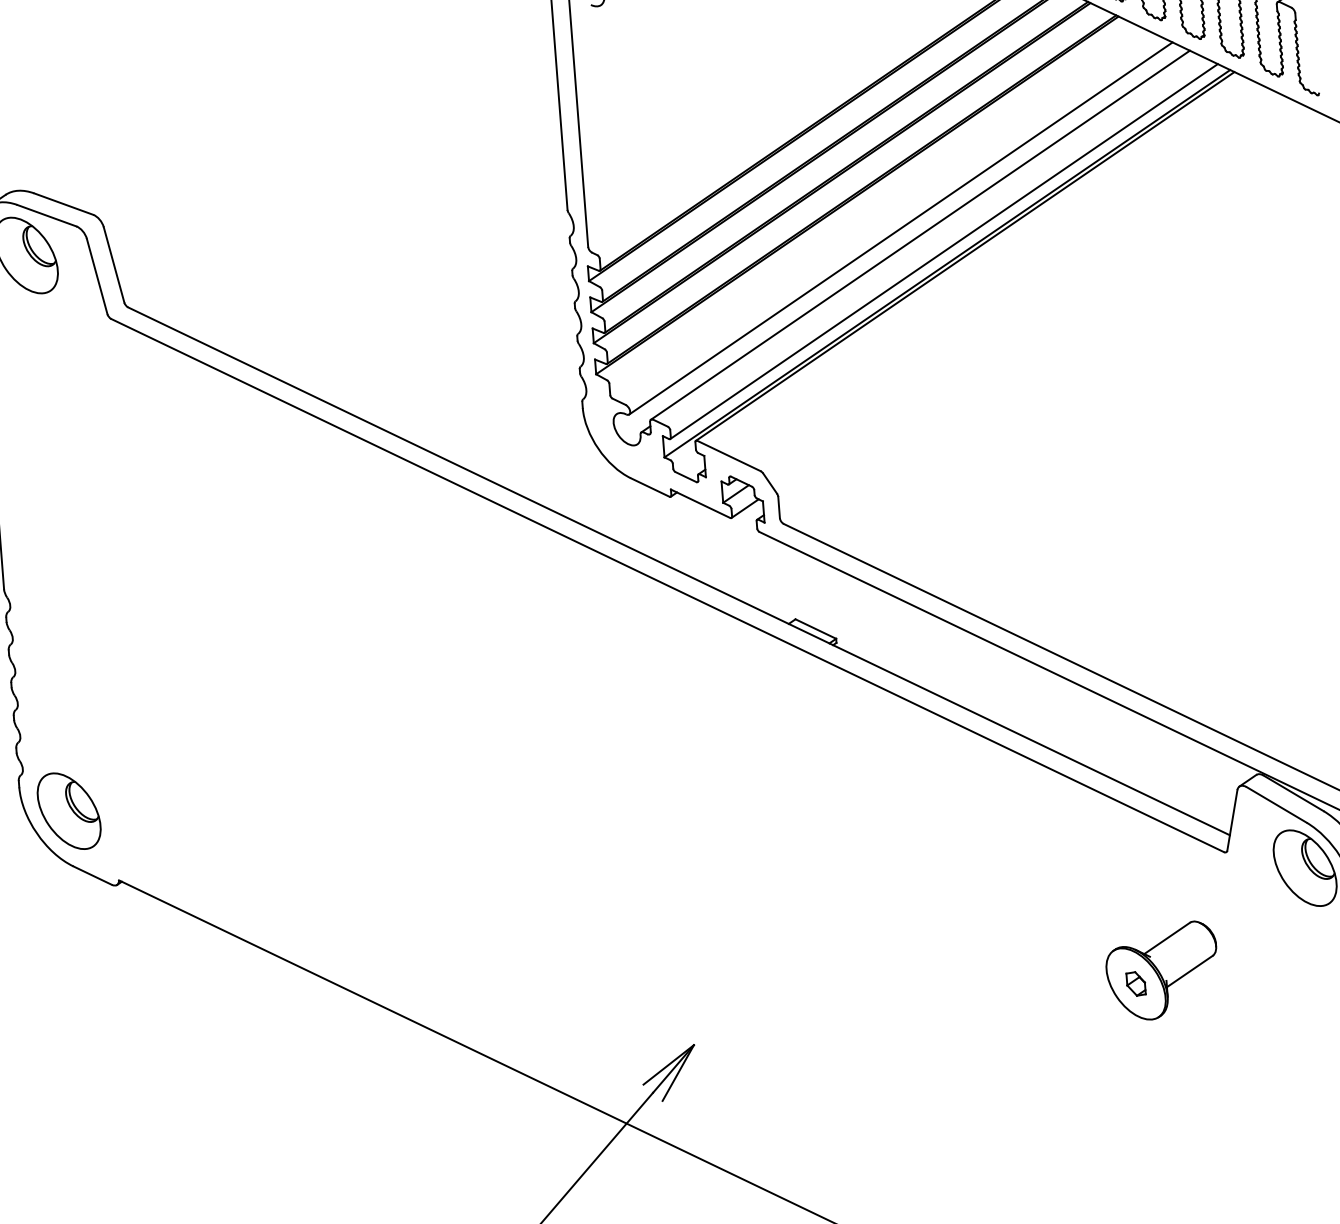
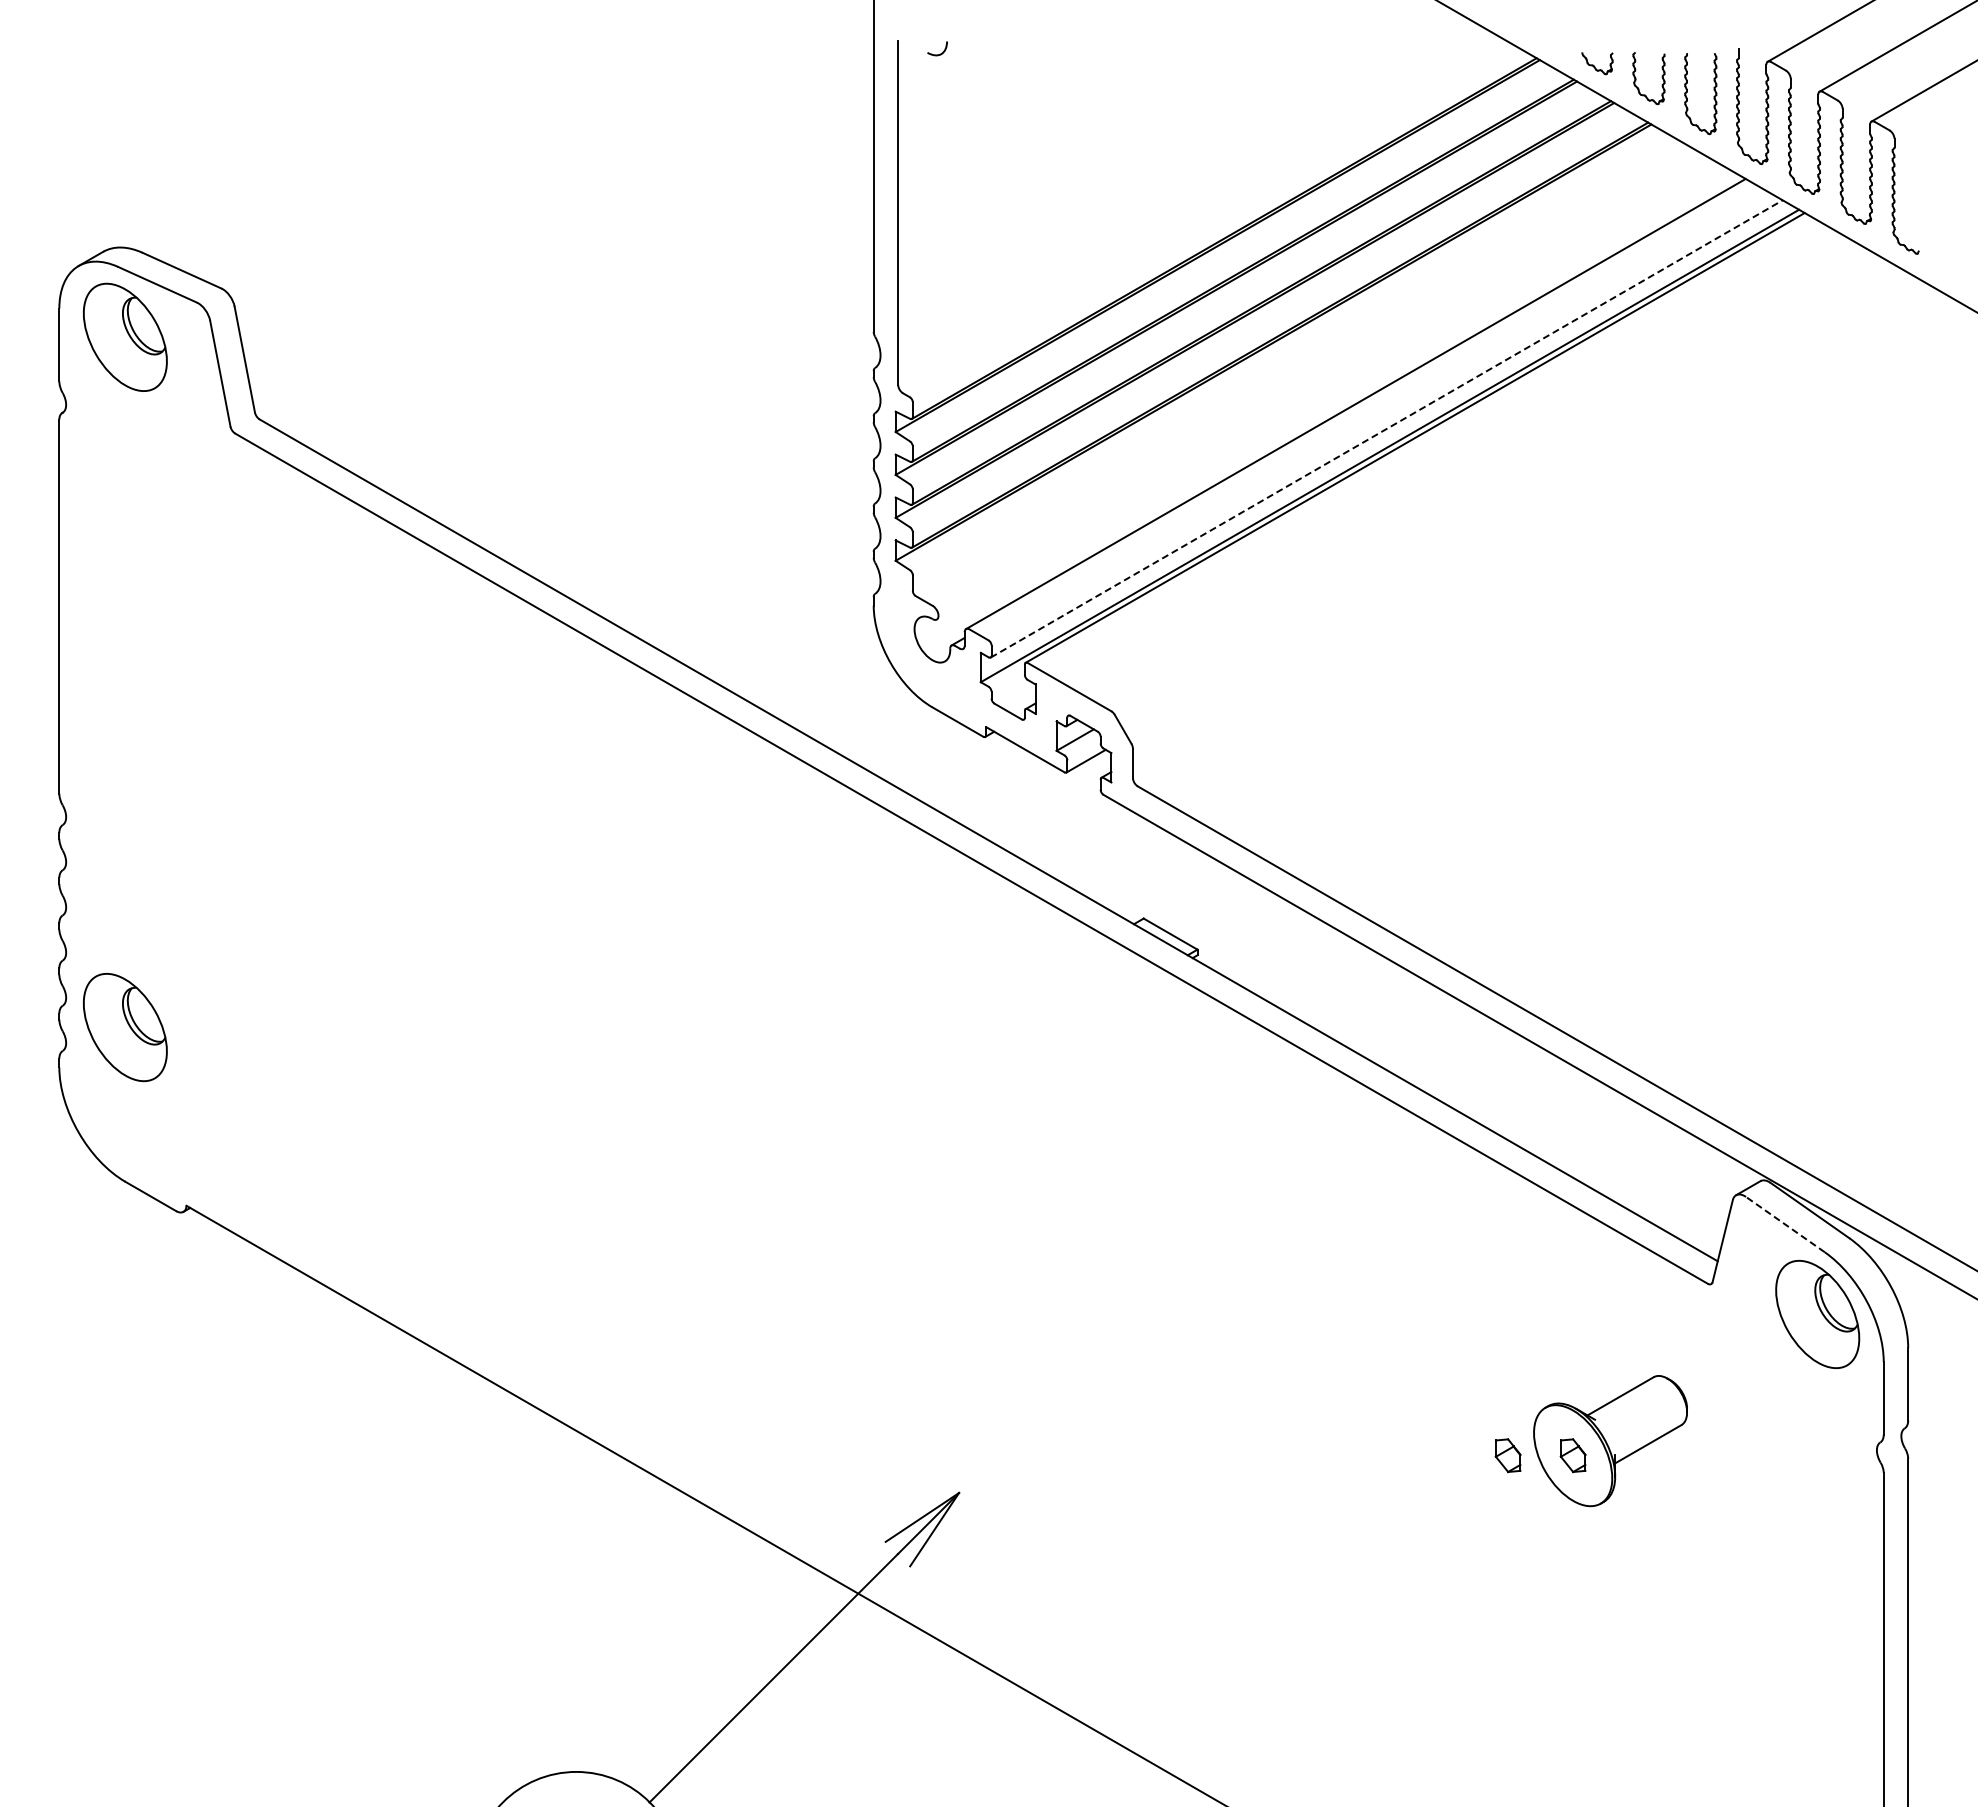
line: (900, 228) -> (1329, 392), removed
line: (944, 251) -> (1387, 428), solid -> dashed
line: (1276, 804) -> (1785, 1224), solid -> dashed
part: (68, 811) -> (124, 1027), moved
part: (1088, 987) -> (1507, 1455), added

